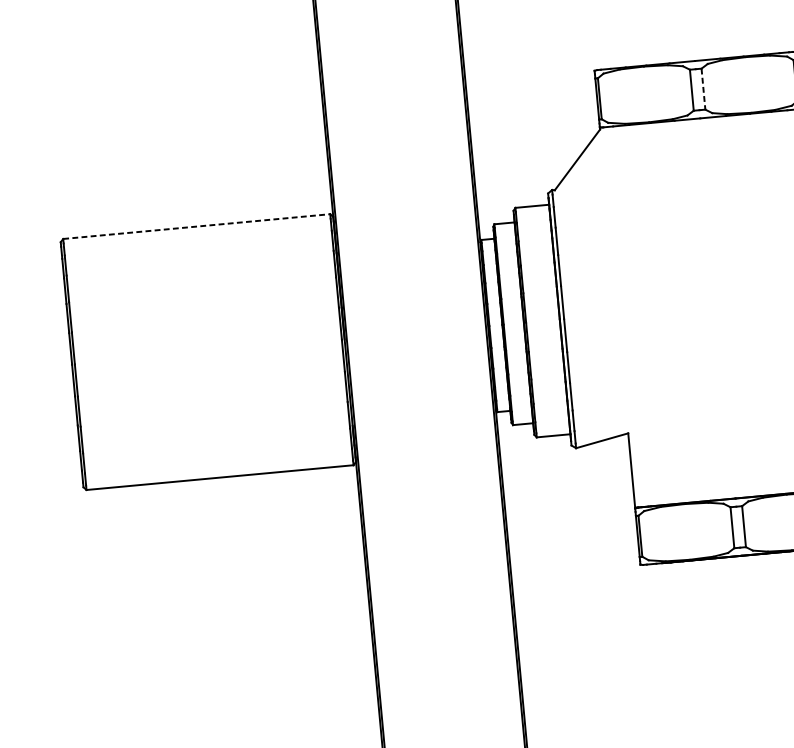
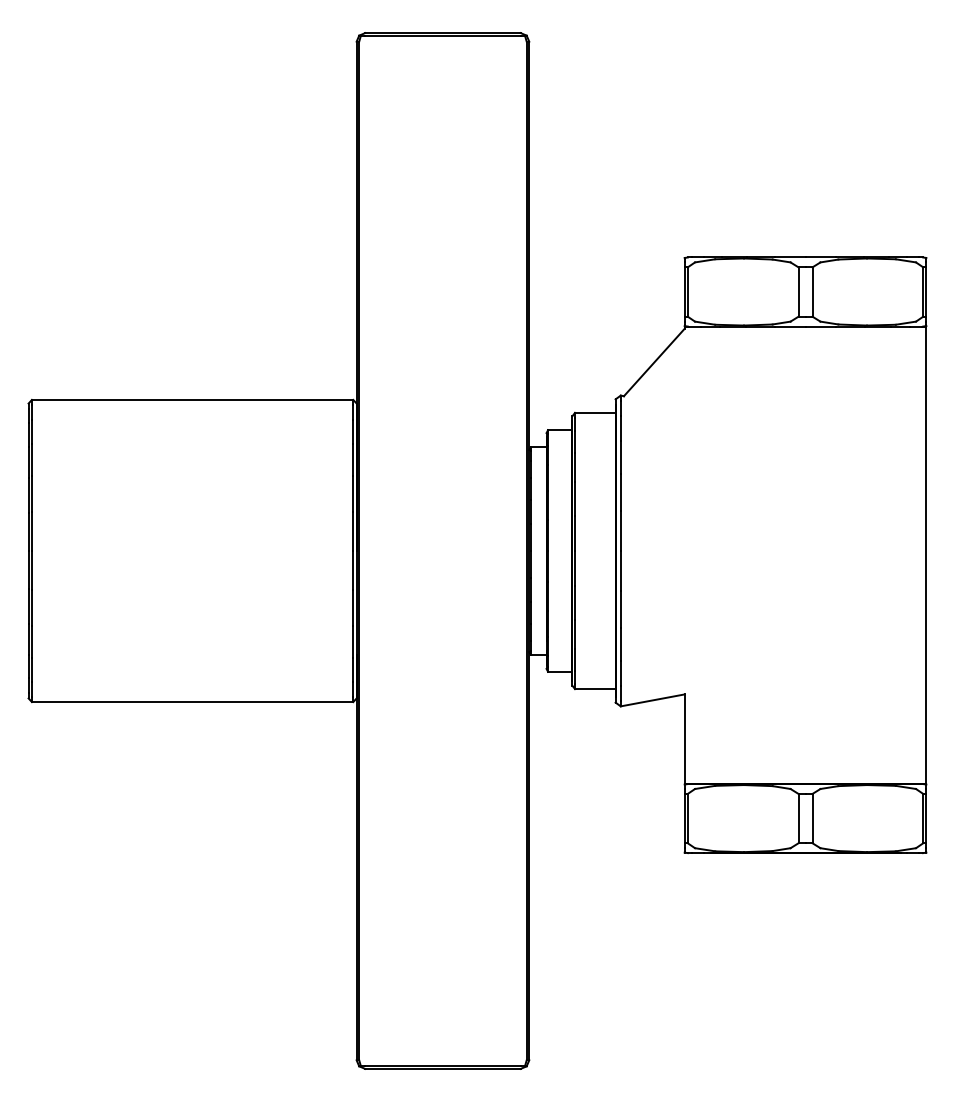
line: (703, 89) -> (812, 292), dashed -> solid
line: (196, 226) -> (192, 399), dashed -> solid

